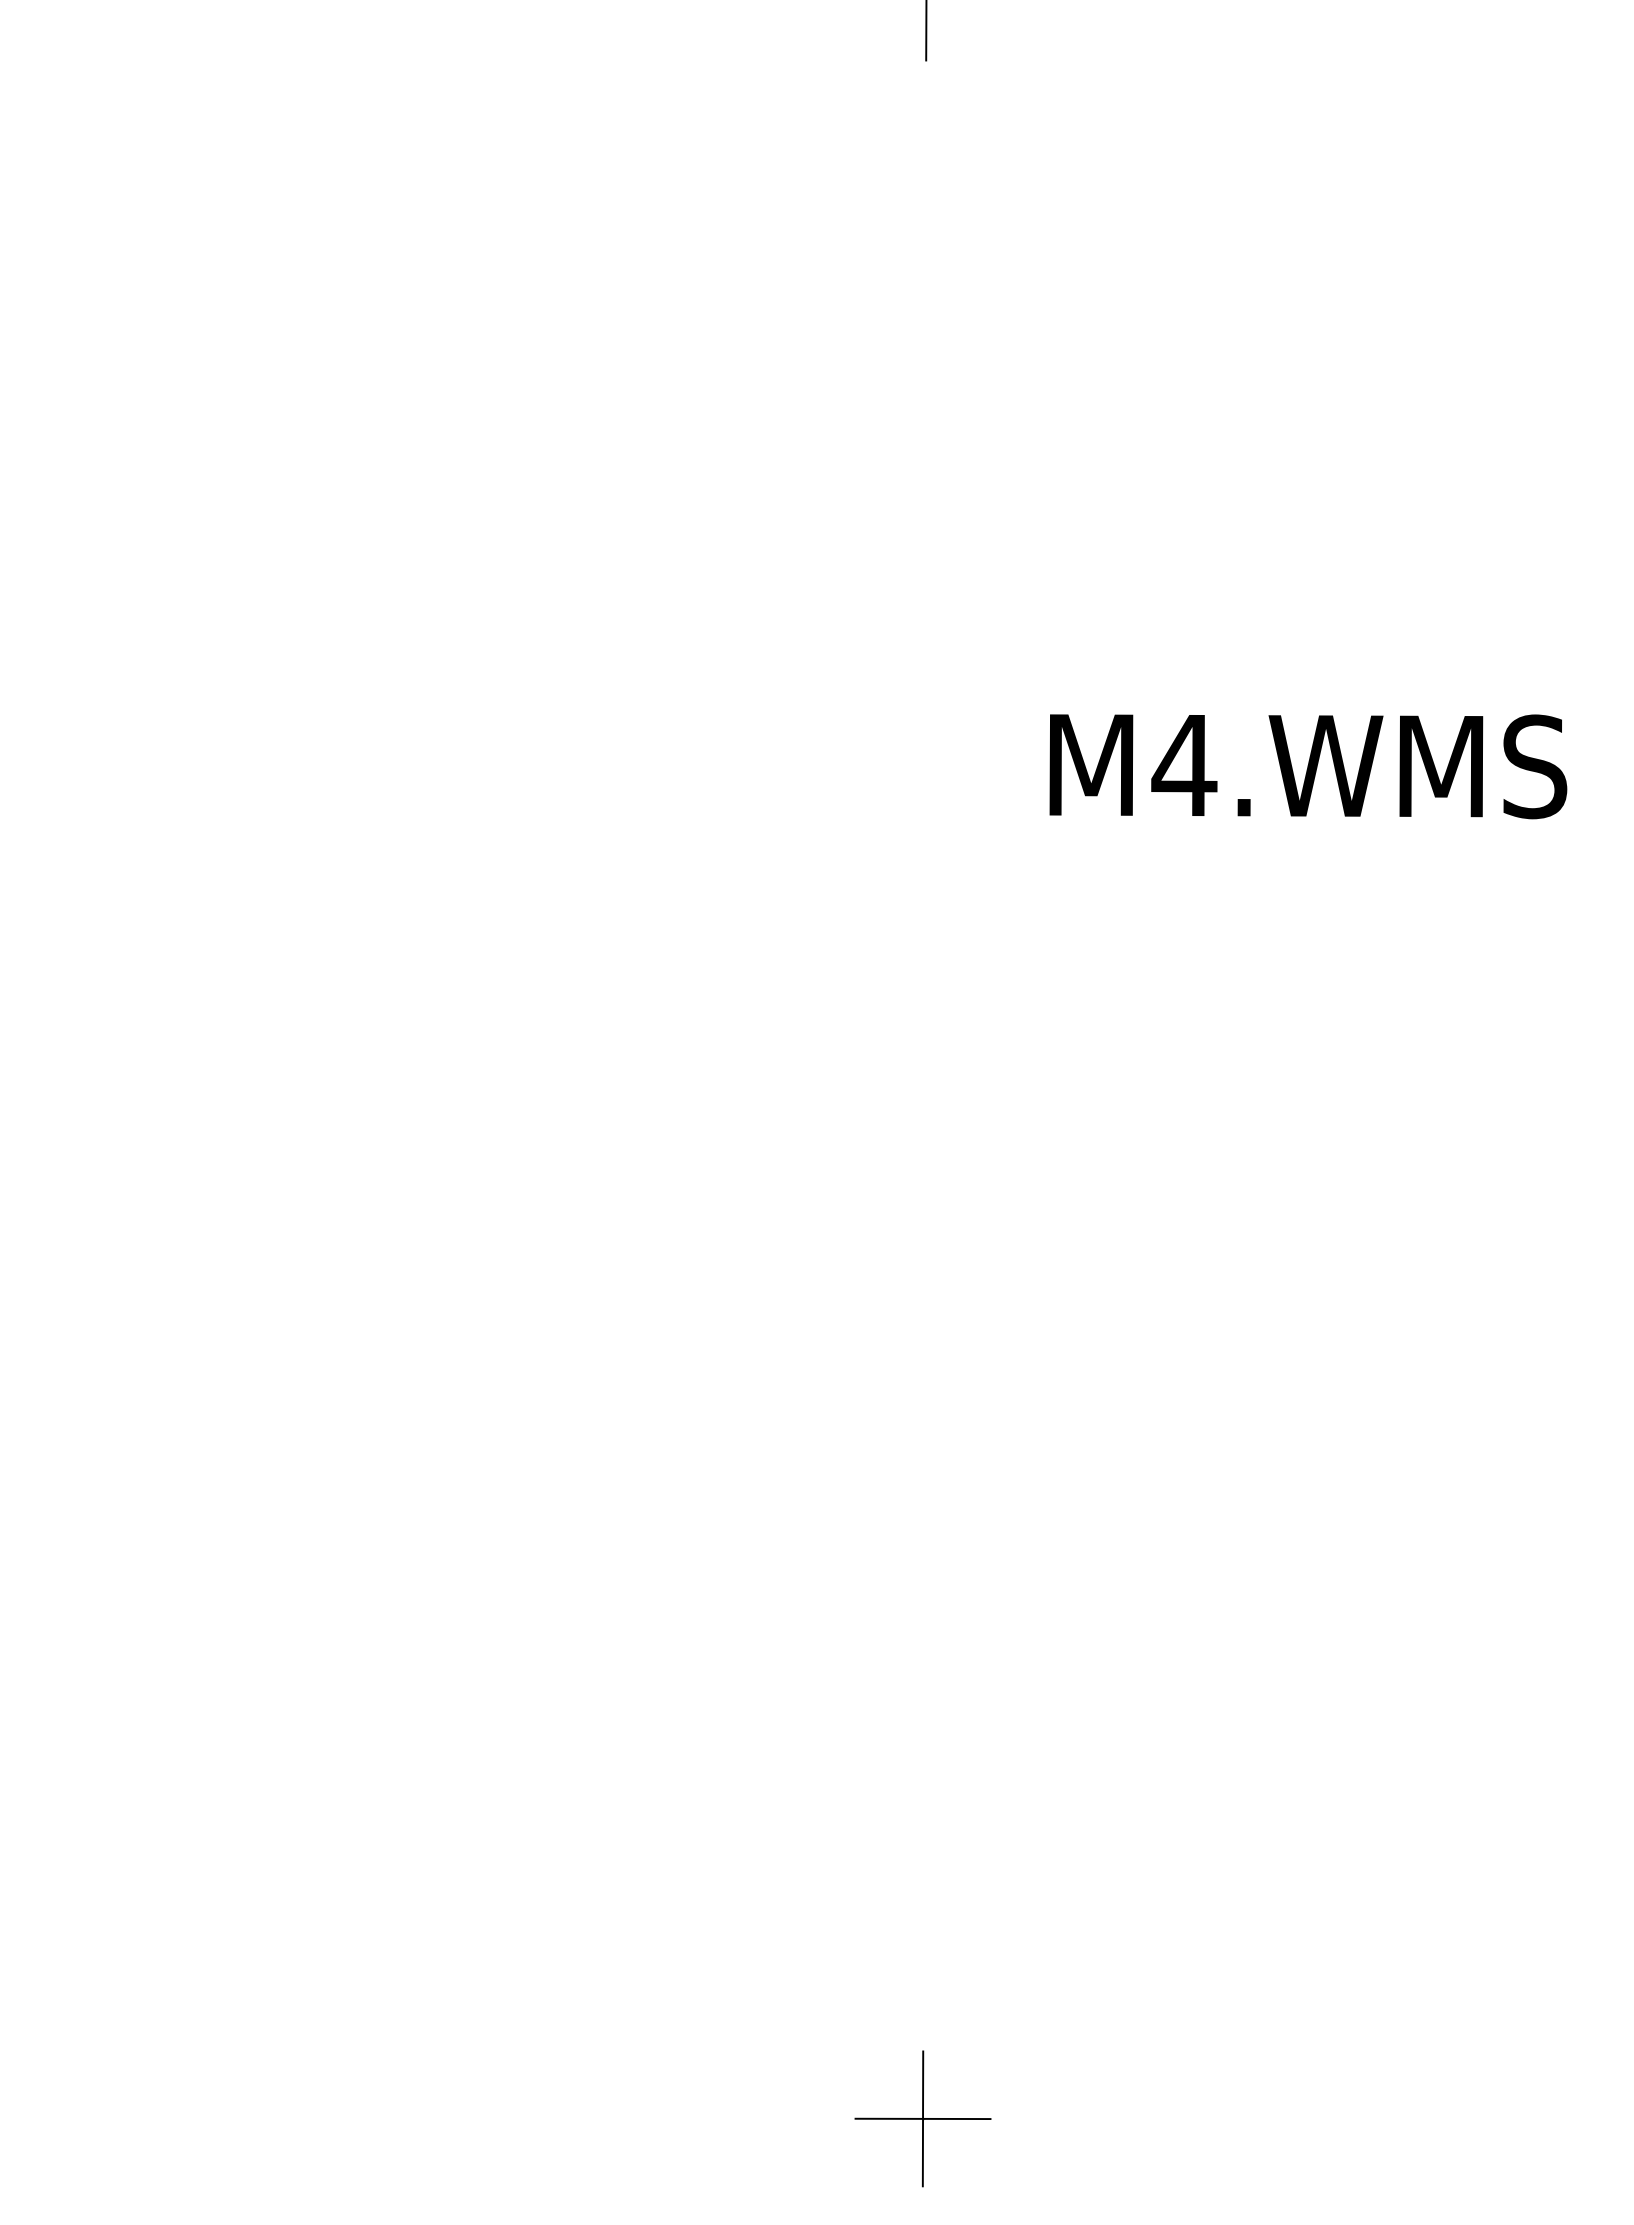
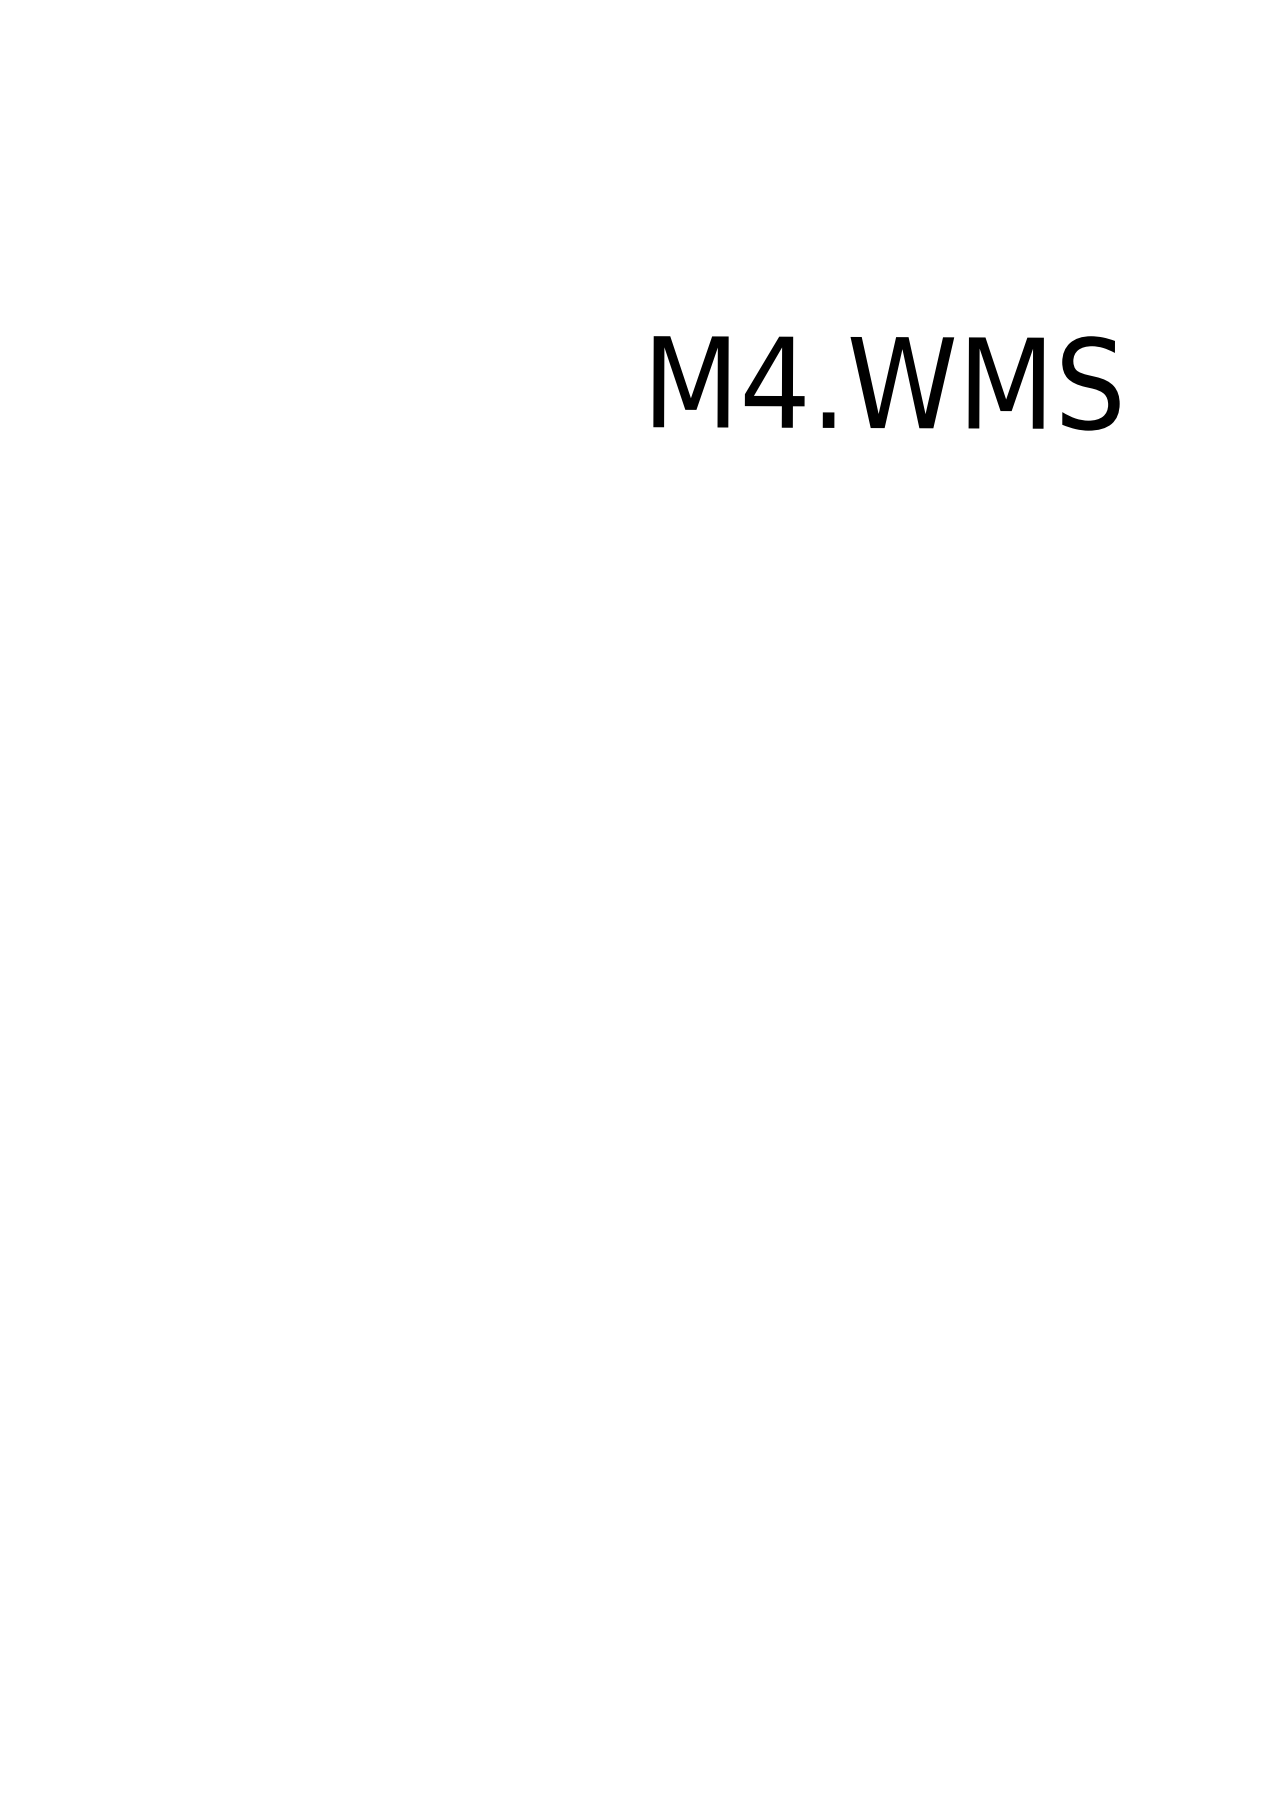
part: (922, 2118) -> (538, 1600), removed

